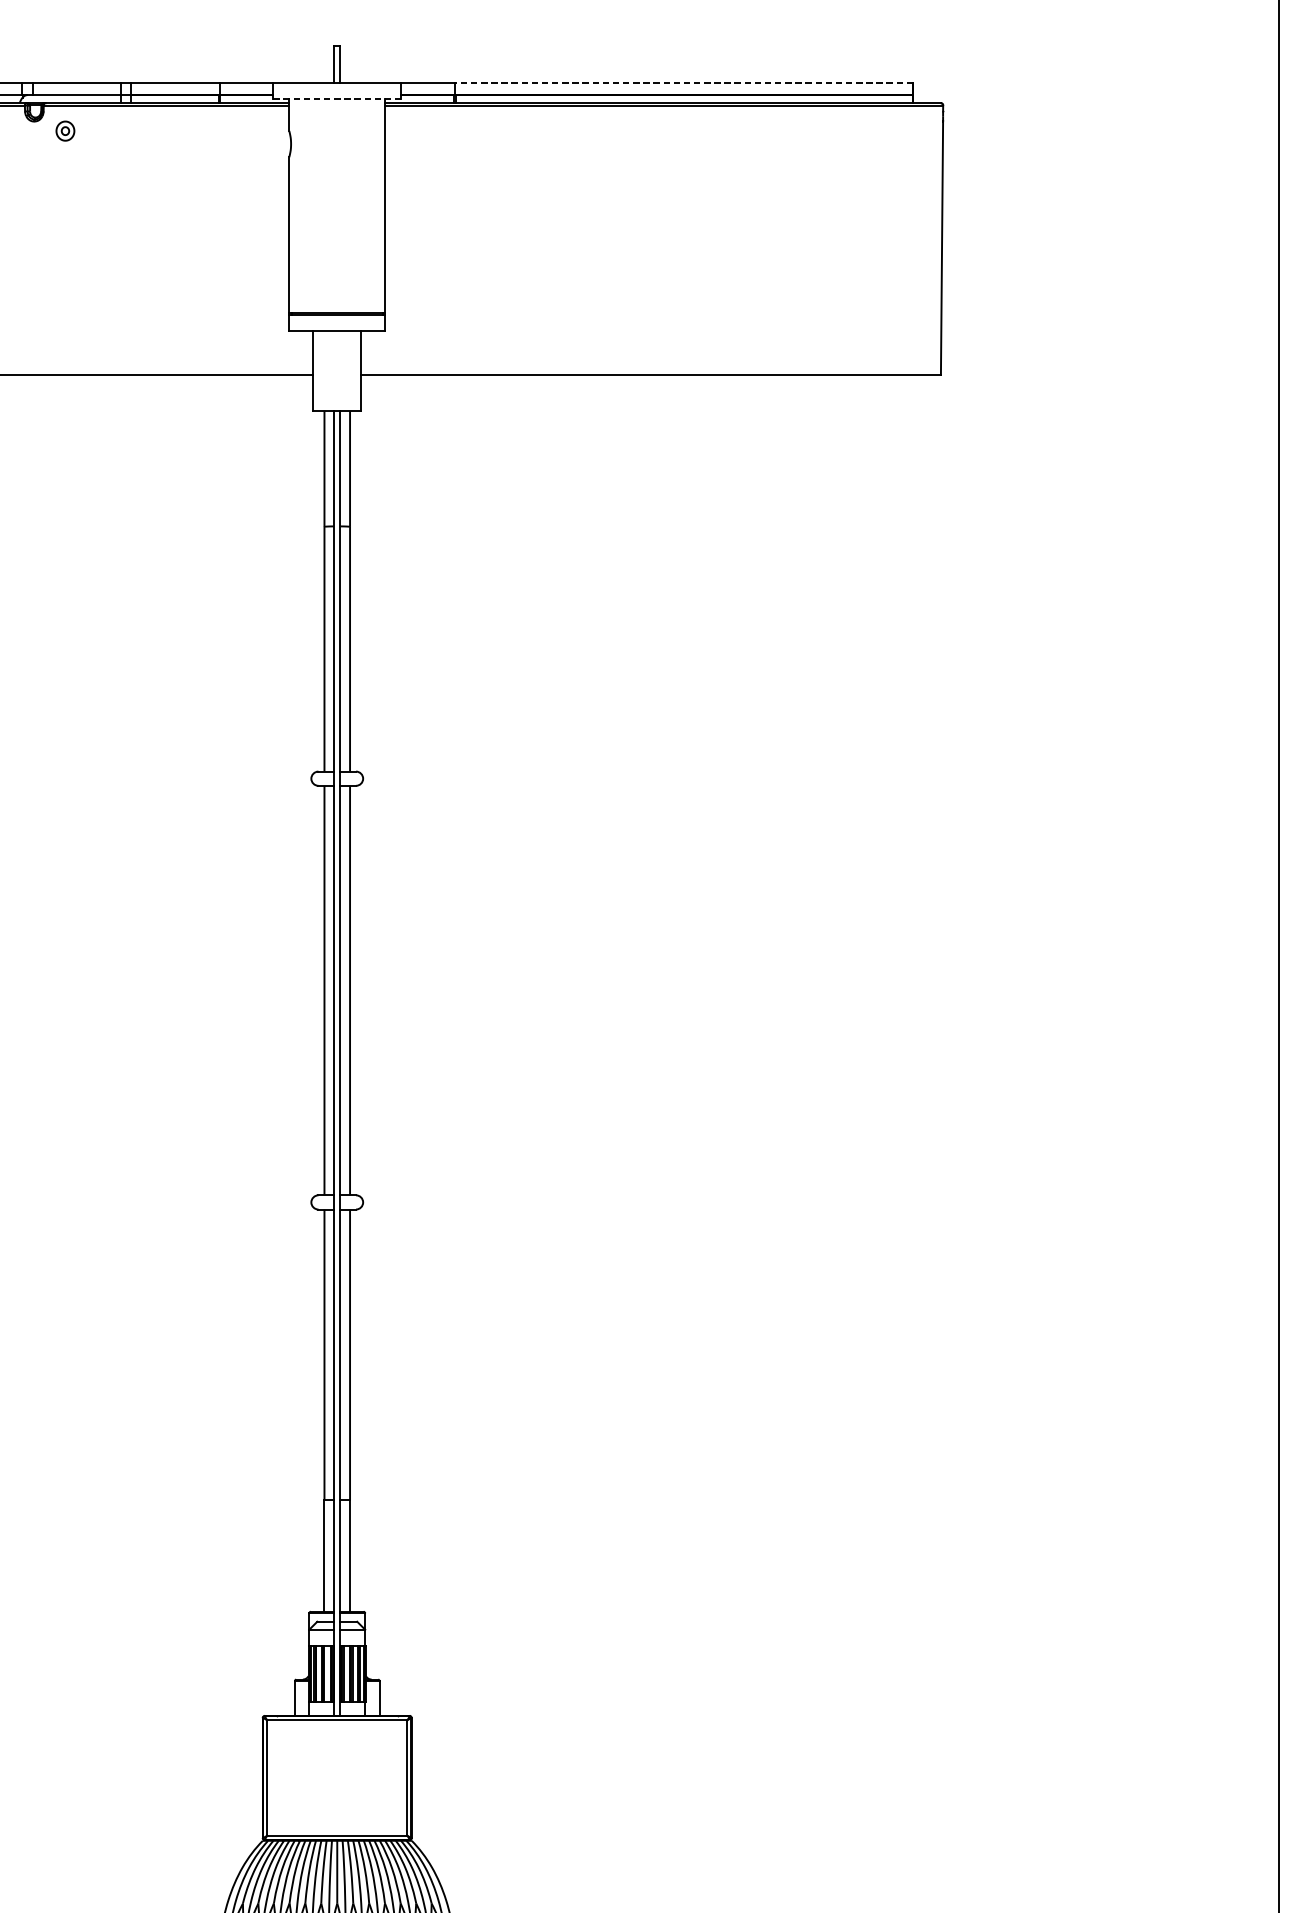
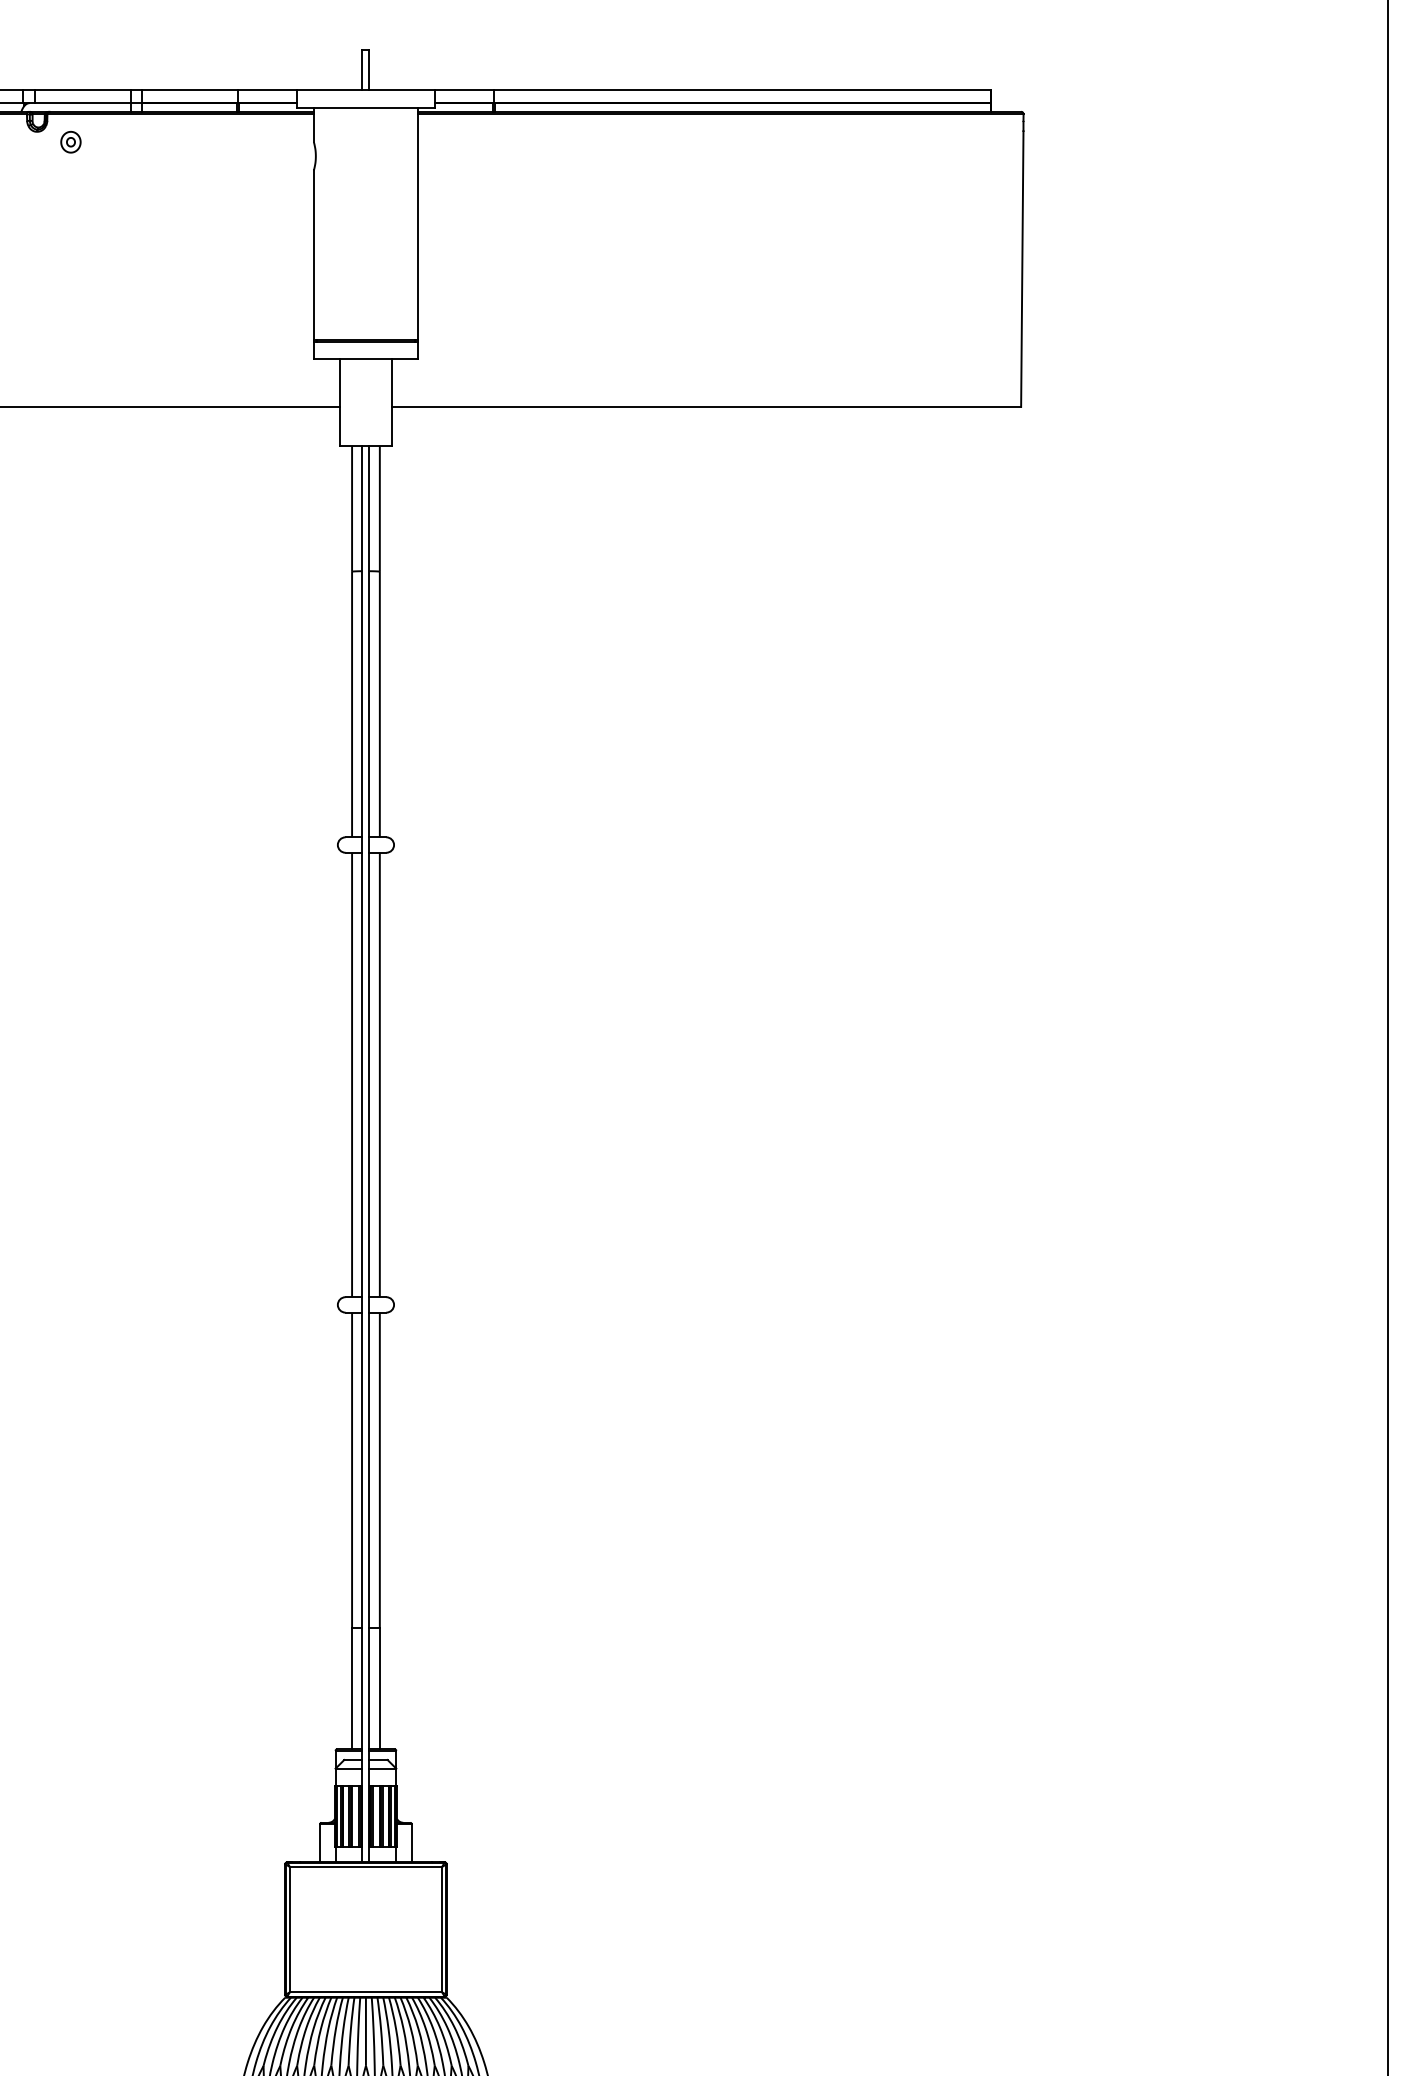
line: (684, 83) -> (742, 90), dashed -> solid
line: (337, 99) -> (366, 107), dashed -> solid

